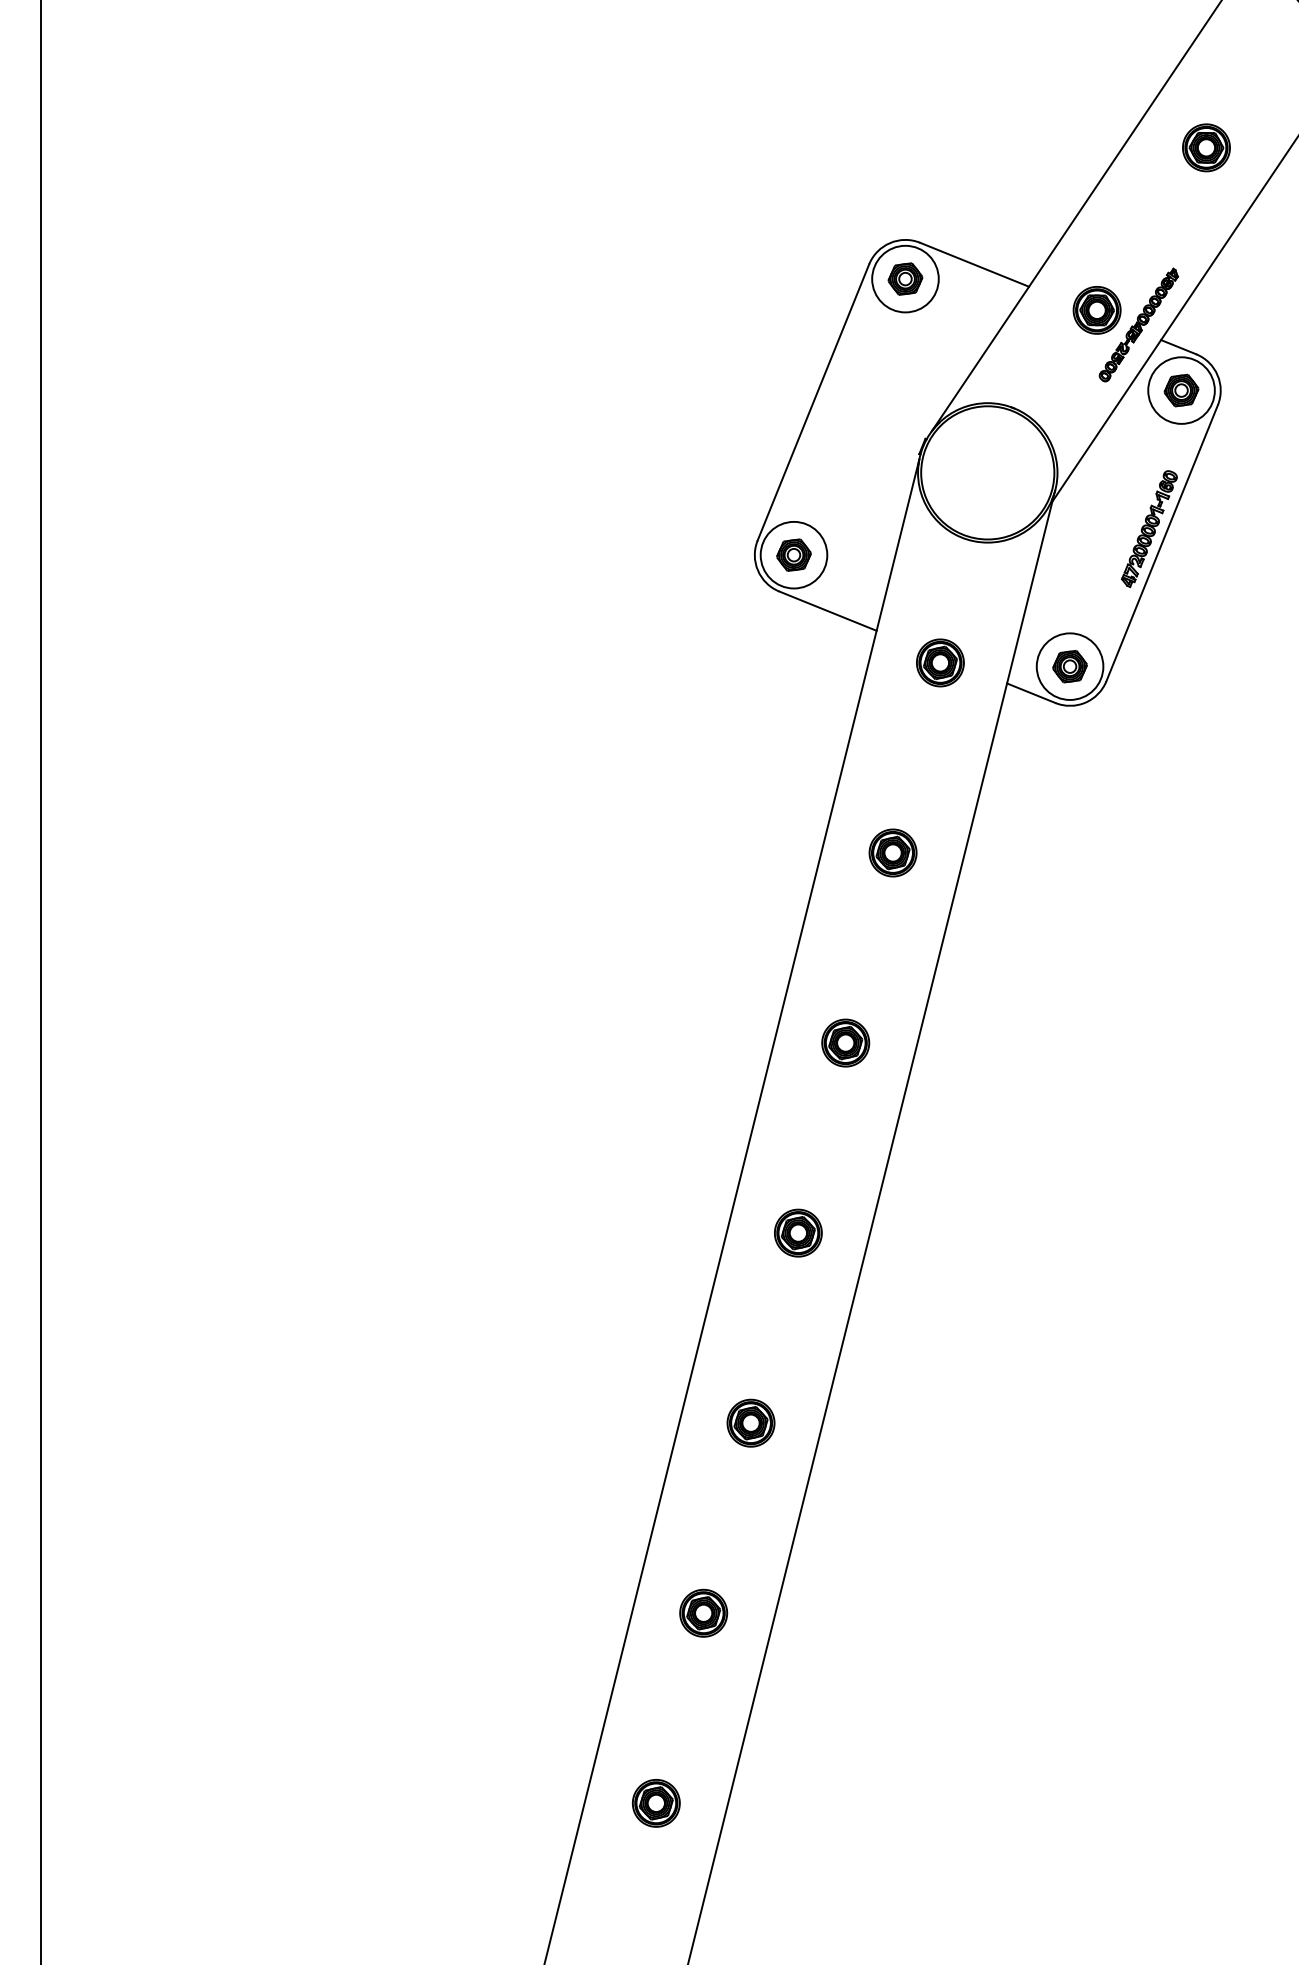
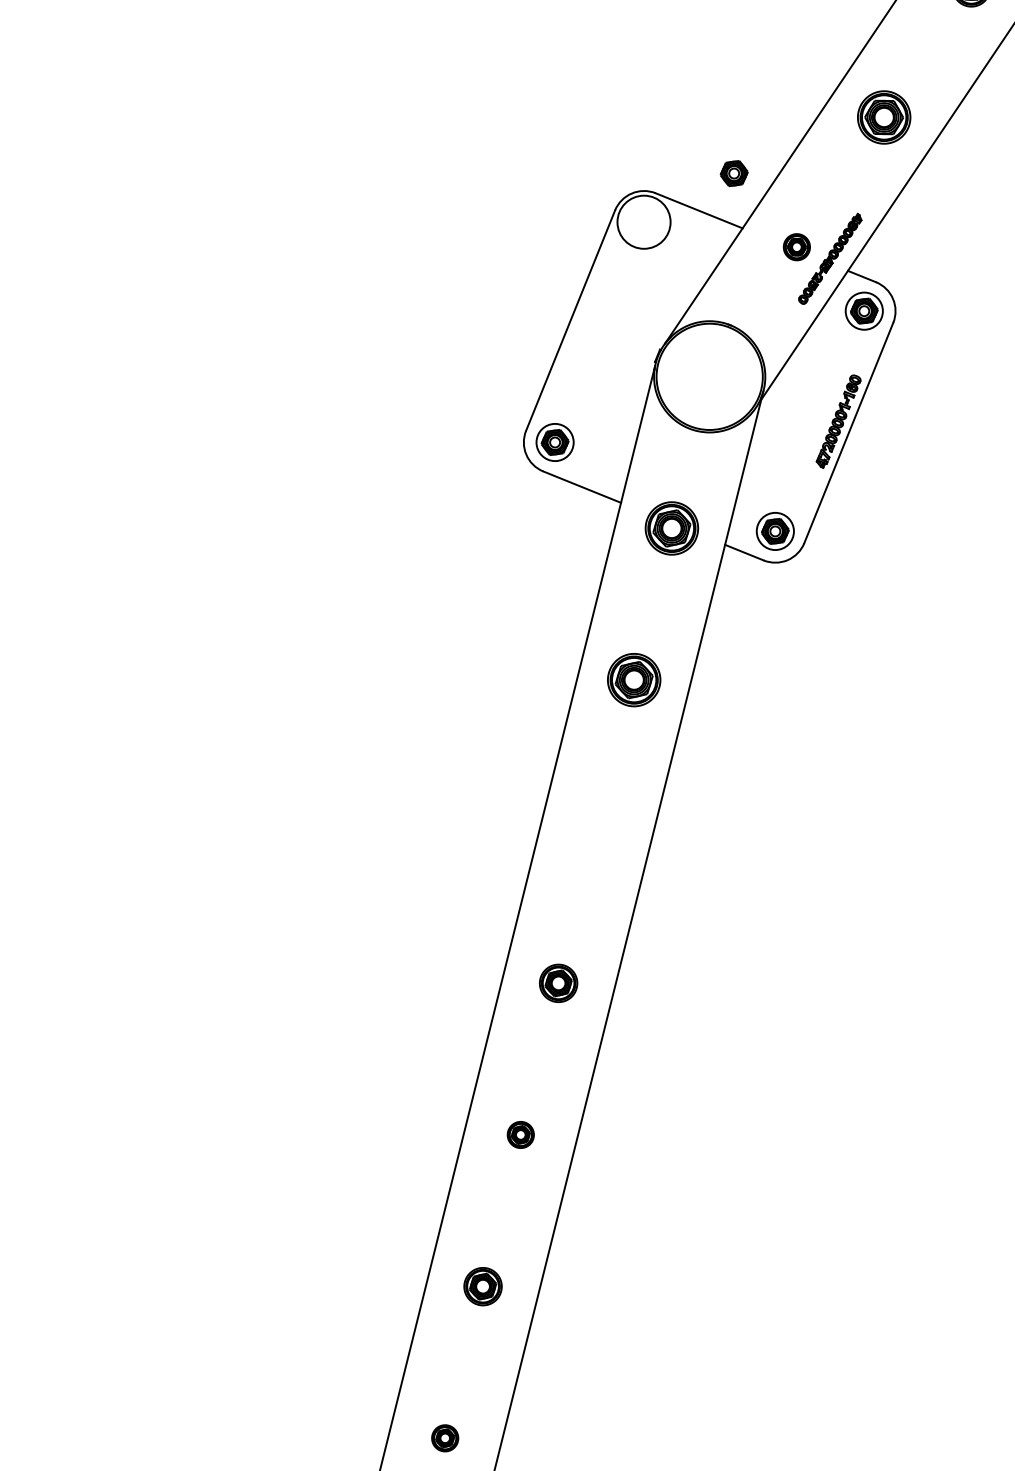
part: (1206, 147) -> (884, 117), size x1.4
part: (905, 278) -> (734, 173), moved
part: (1096, 310) -> (796, 247), size x0.7
circle: (1181, 390) -> (864, 311), size x0.7
circle: (793, 554) -> (554, 441), size x0.7
part: (940, 662) -> (671, 528), size x1.4
circle: (1069, 666) -> (774, 531), size x0.7
part: (892, 852) -> (633, 679), size x1.4
part: (845, 1042) -> (596, 831), removed
part: (750, 1422) -> (520, 1134), size x0.7
part: (655, 1803) -> (444, 1438), size x0.7

